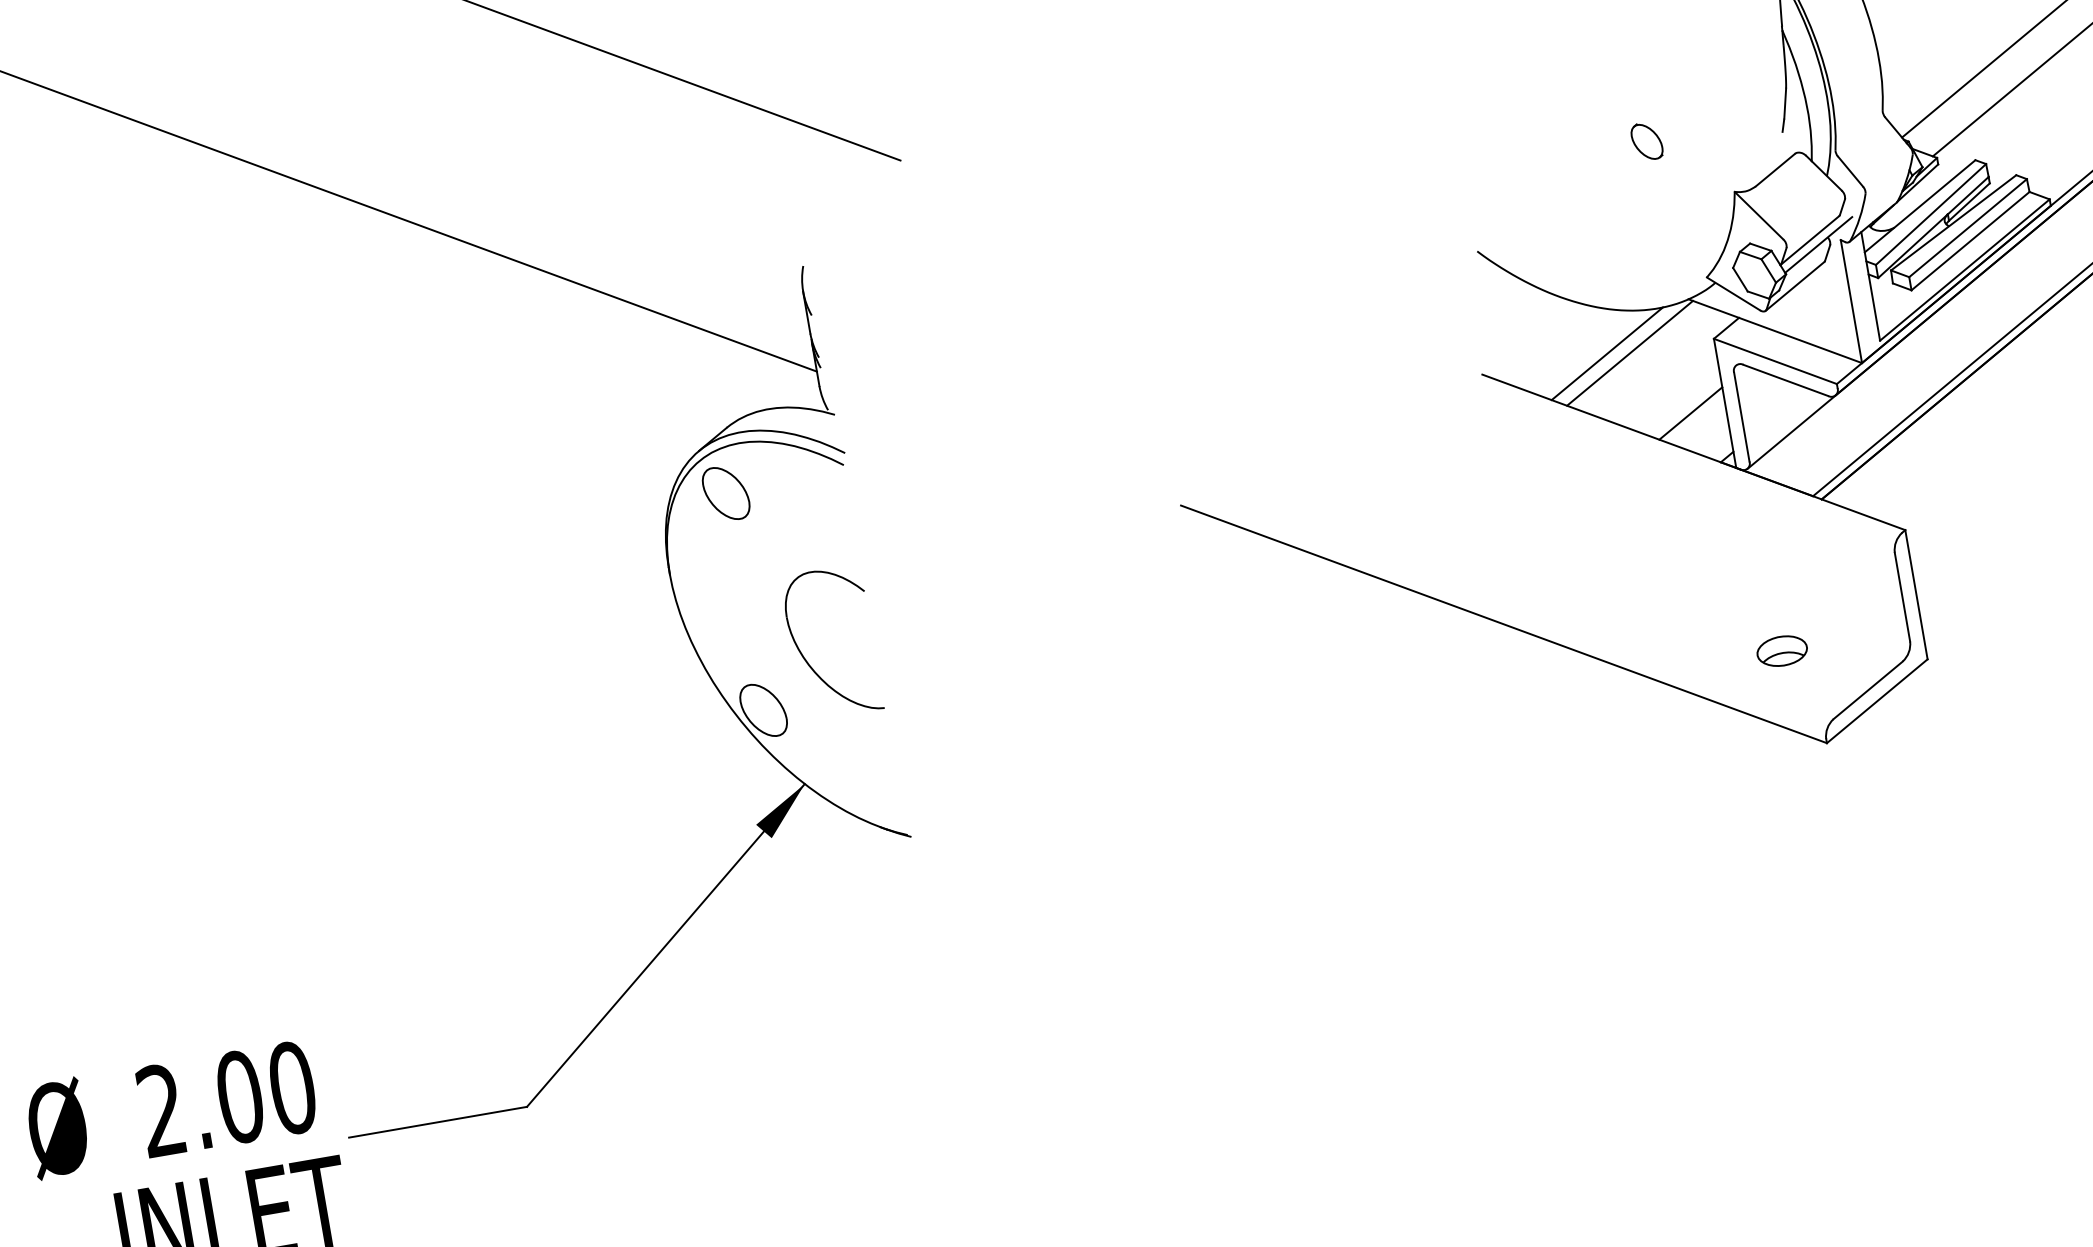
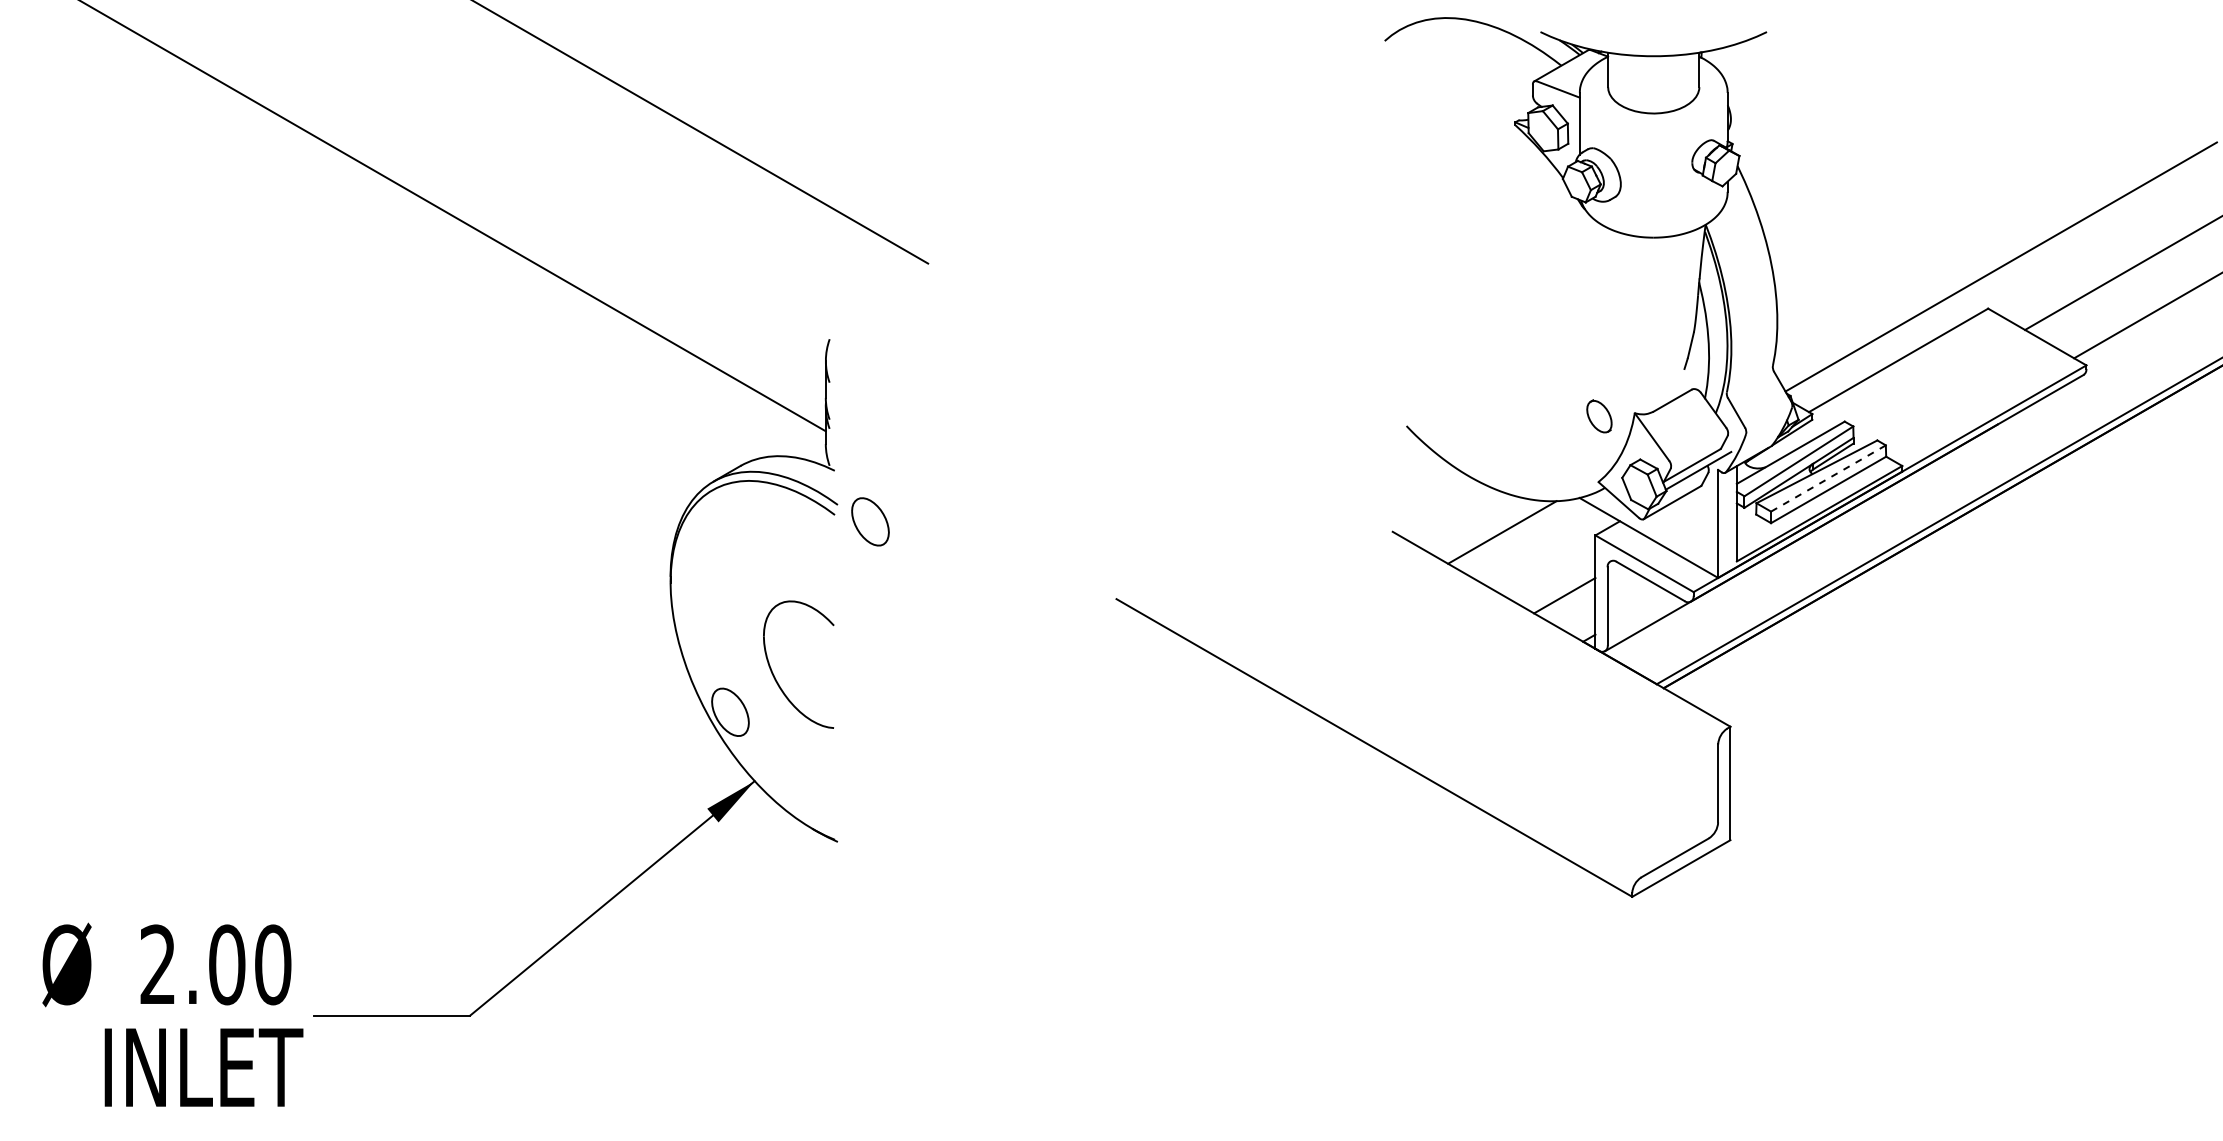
part: (1647, 141) -> (1599, 416), moved
line: (1968, 228) -> (1828, 478), solid -> dashed
line: (1629, 353) -> (1521, 535), removed
part: (726, 493) -> (870, 521), moved
part: (1781, 650) -> (1607, 811), removed

